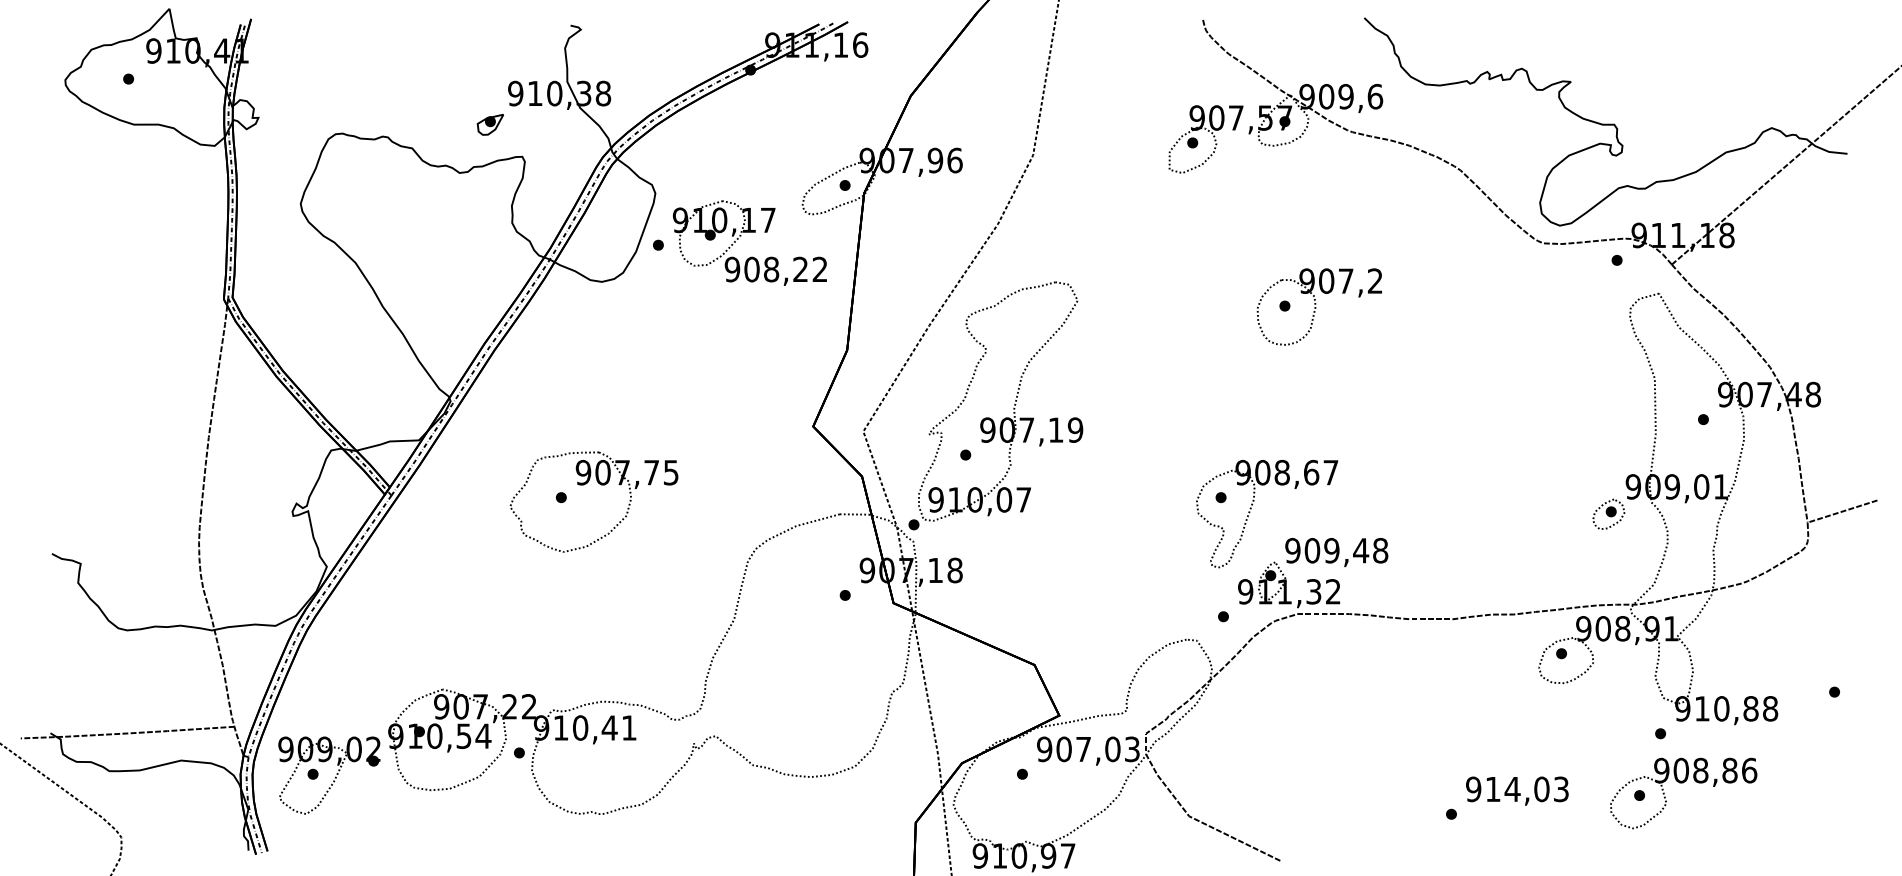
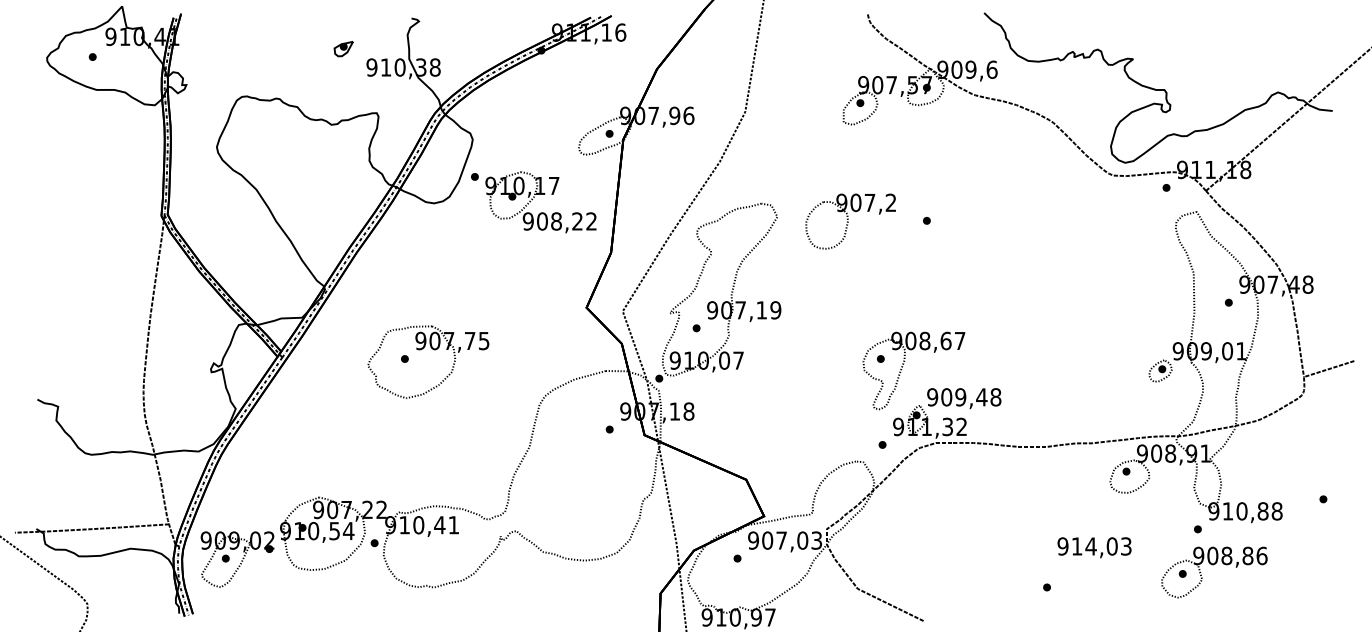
part: (490, 125) -> (343, 49), moved
part: (740, 236) -> (534, 197), moved
part: (1319, 307) -> (850, 221), moved
text: (1517, 790) -> (1094, 547), moved

